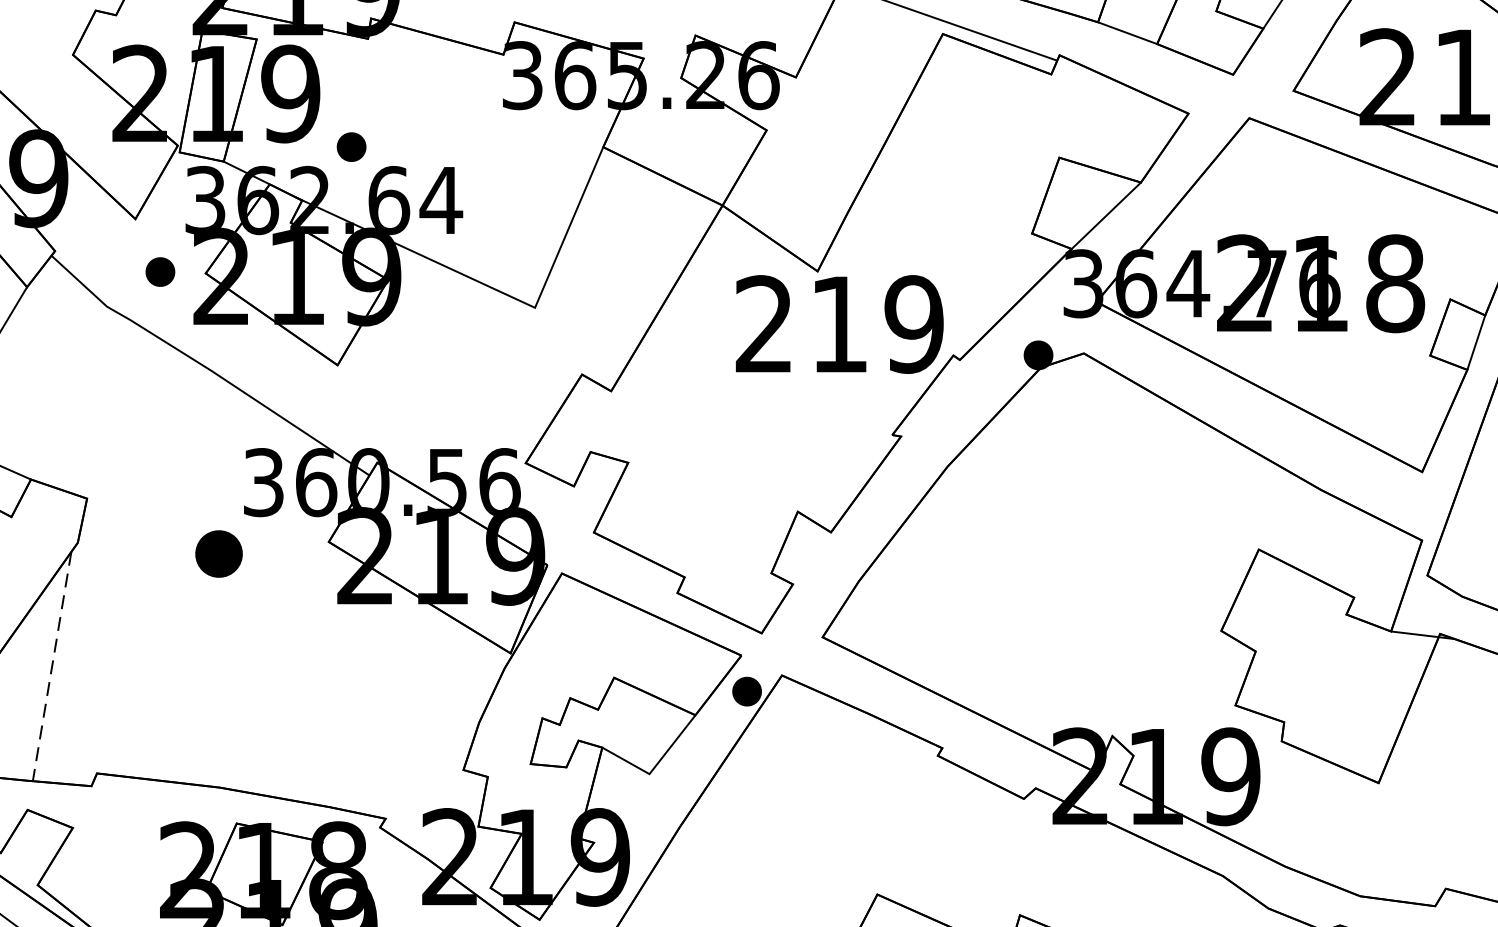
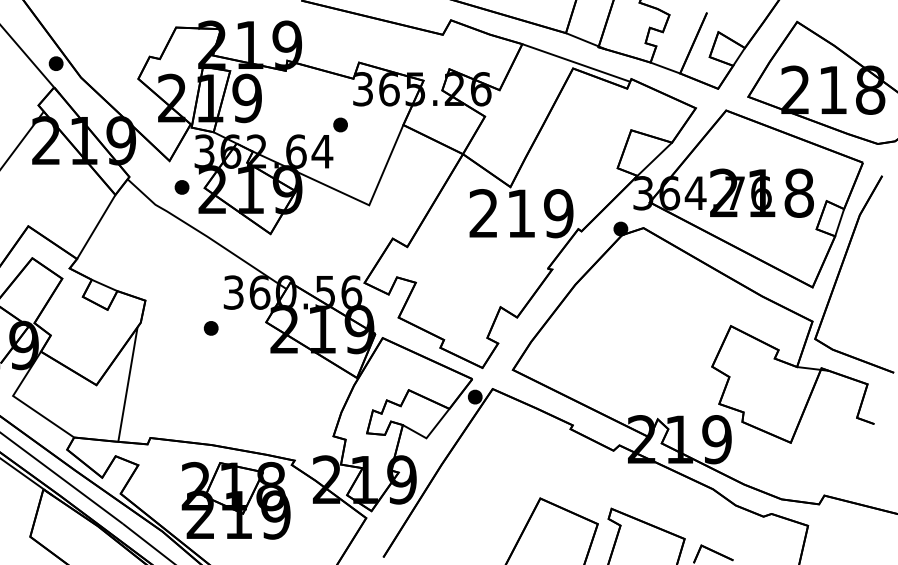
part: (351, 146) -> (340, 124), moved
part: (217, 554) -> (210, 328), size x0.62
line: (51, 668) -> (127, 385), dashed -> solid

